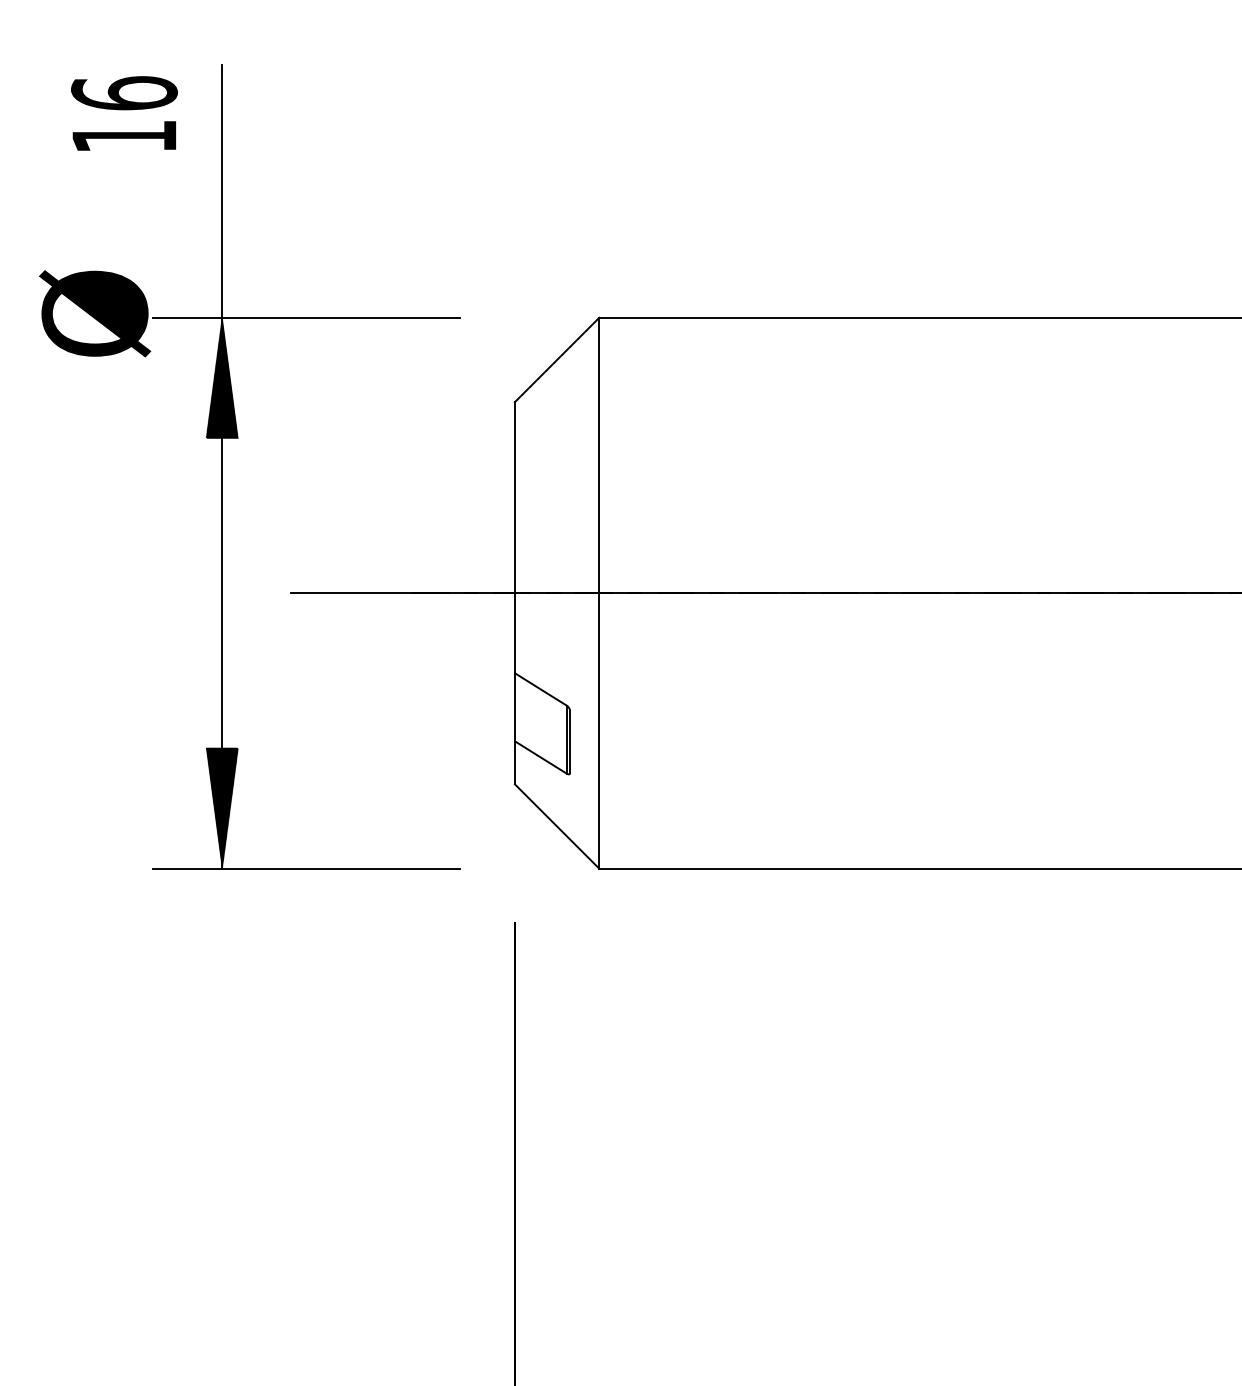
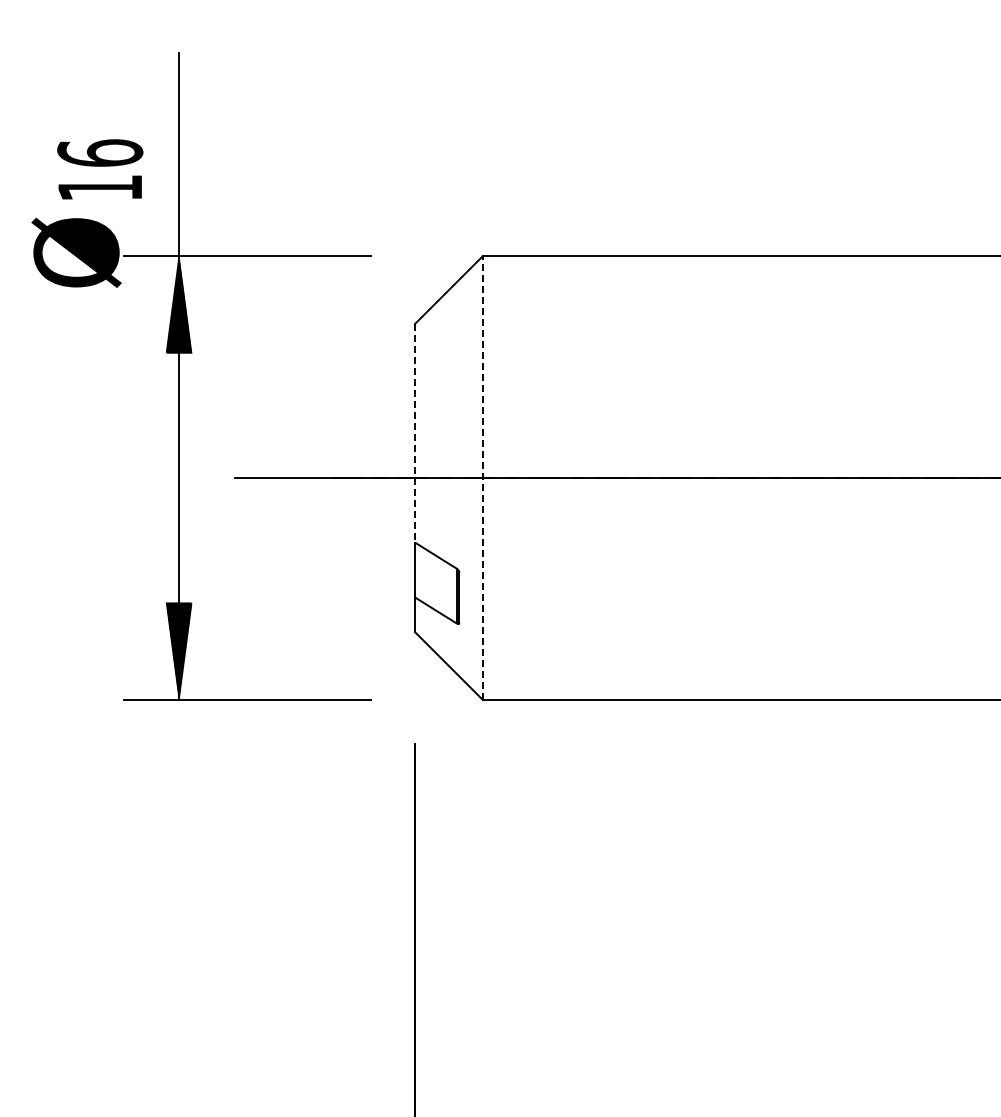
text: (124, 113) -> (100, 169), moved
line: (515, 537) -> (415, 433), solid -> dashed
line: (599, 592) -> (483, 477), solid -> dashed

